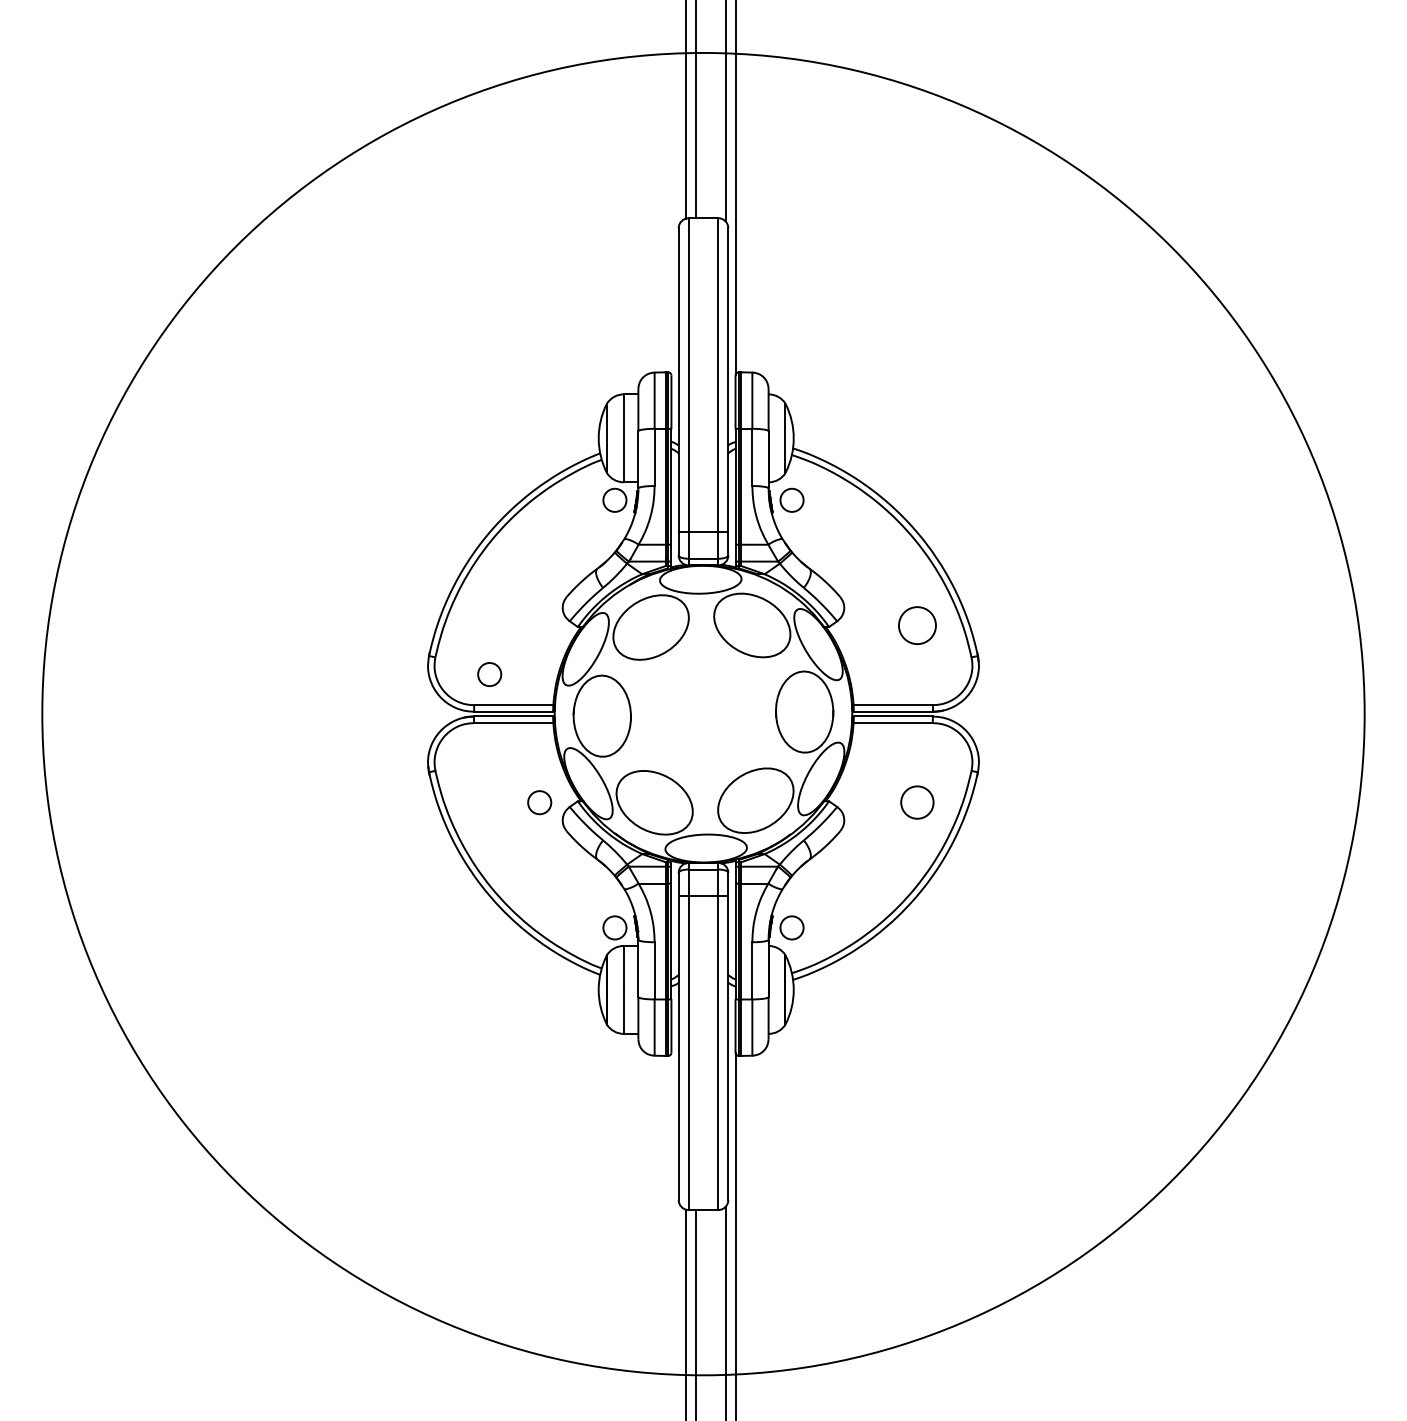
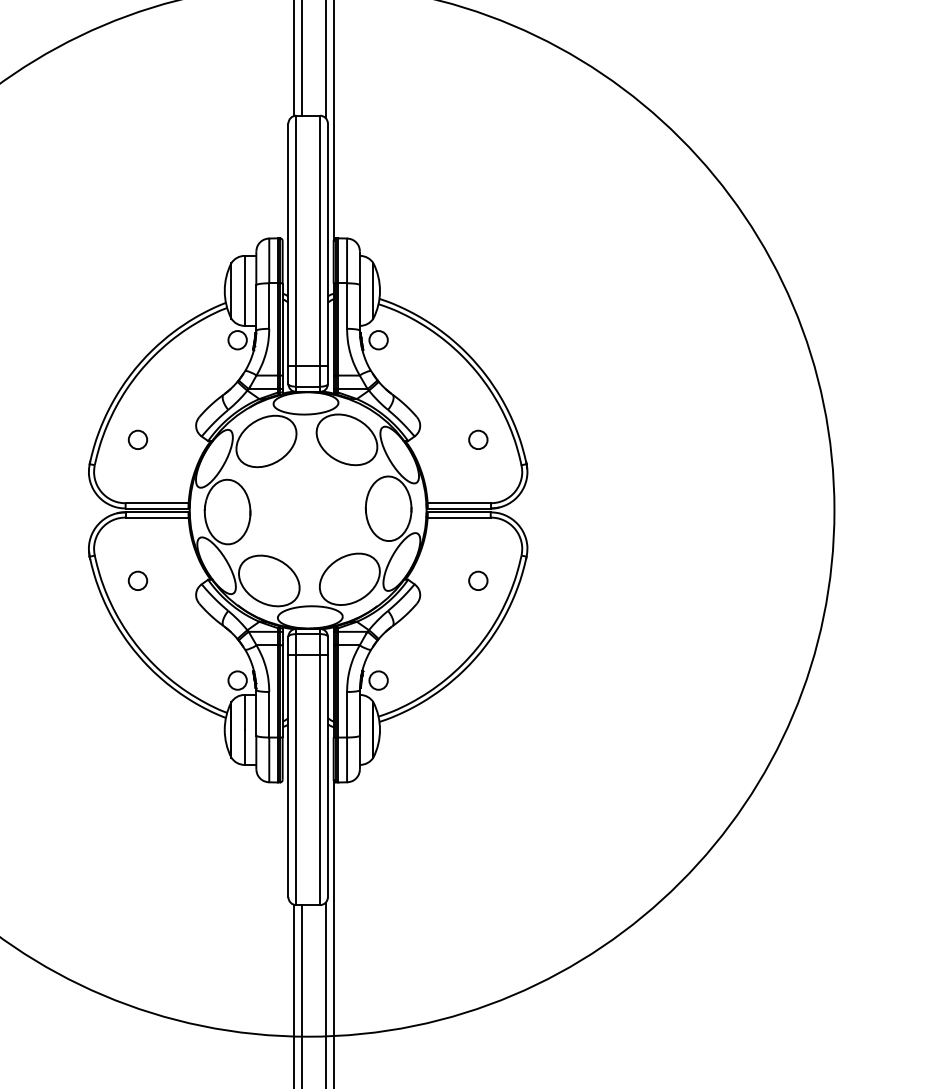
circle: (916, 625) -> (477, 439), size x0.62
circle: (489, 674) -> (137, 439), moved
circle: (539, 802) -> (137, 580), moved
circle: (916, 802) -> (477, 580), size x0.71

